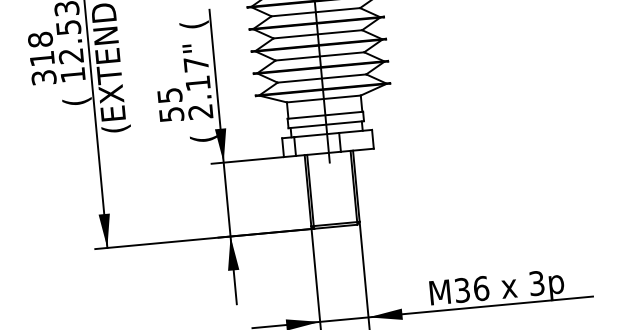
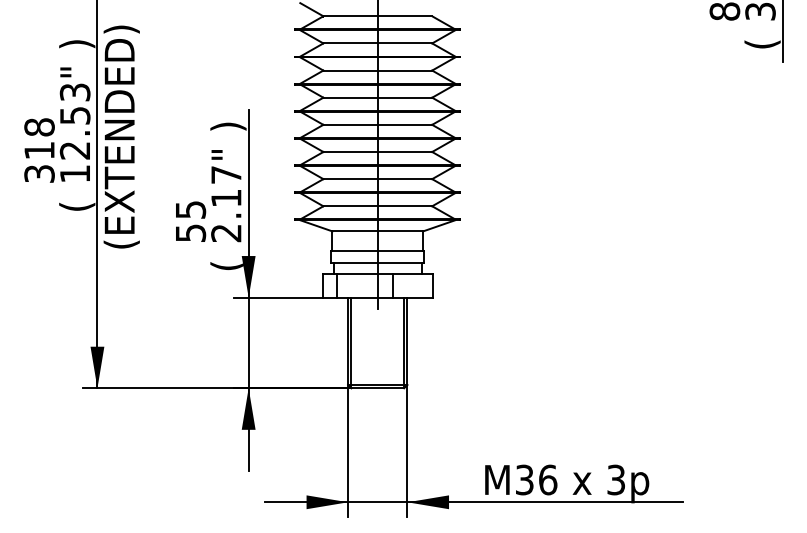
text: (194, 24) -> (228, 126), ( -> )

